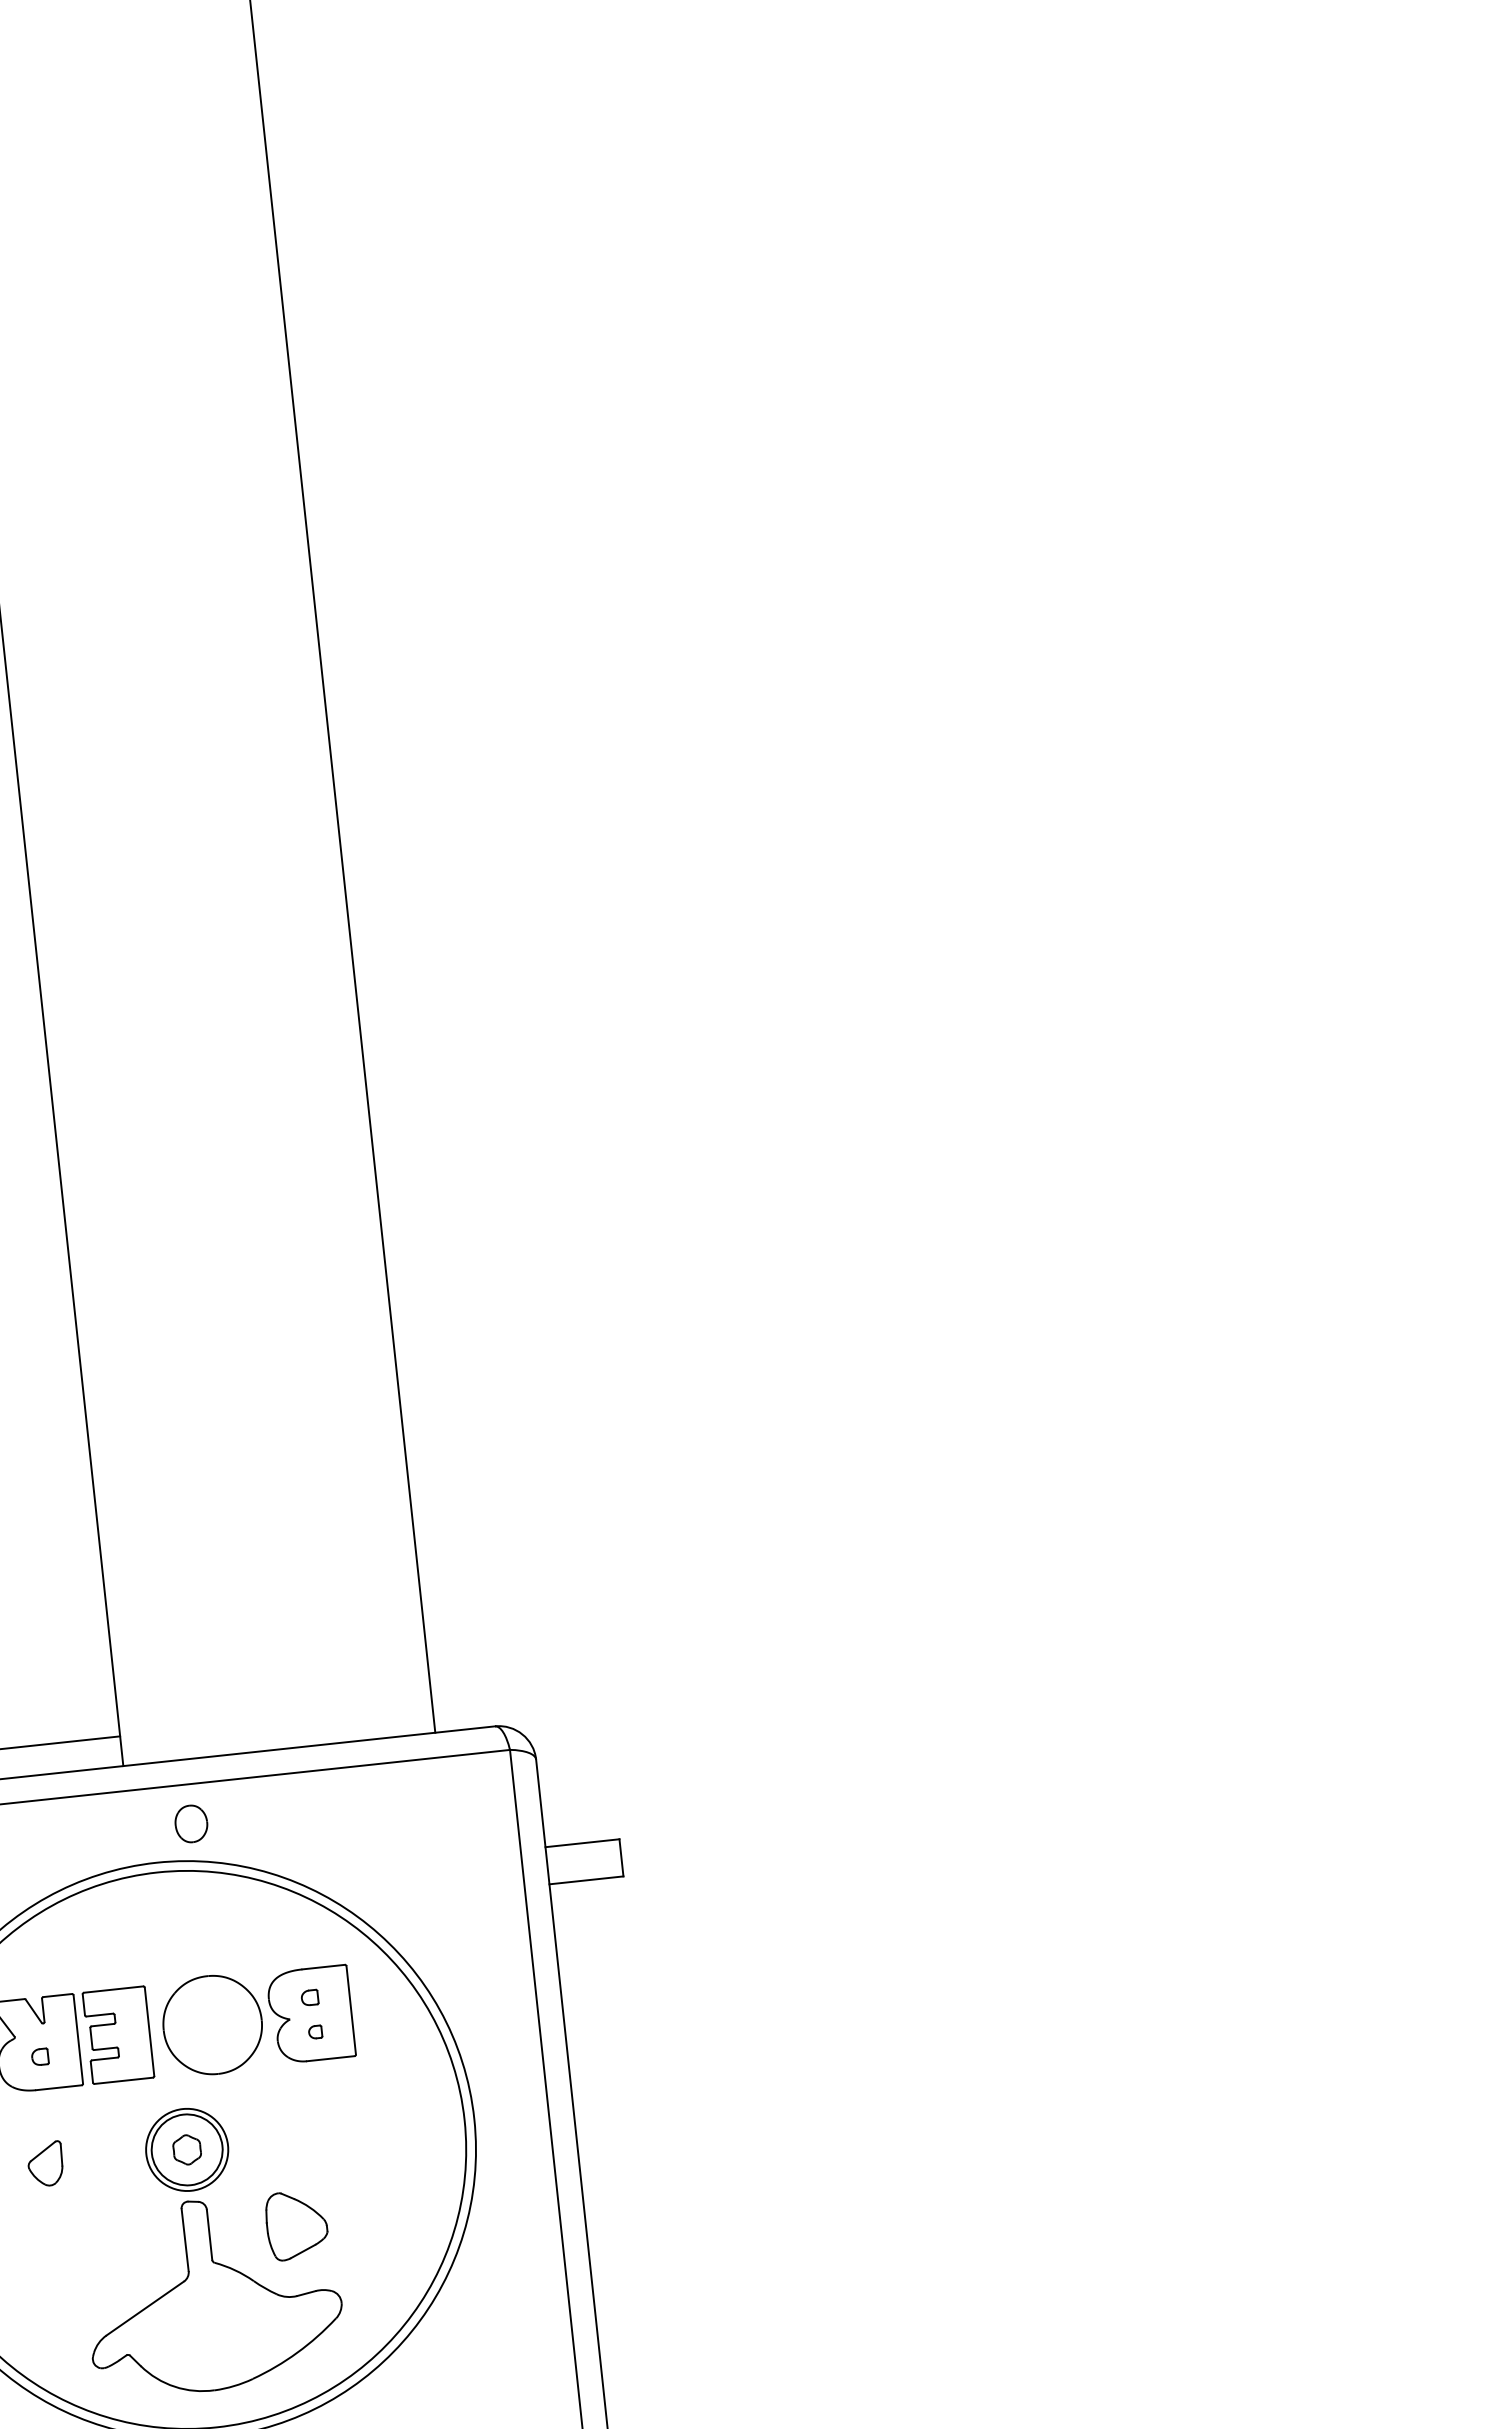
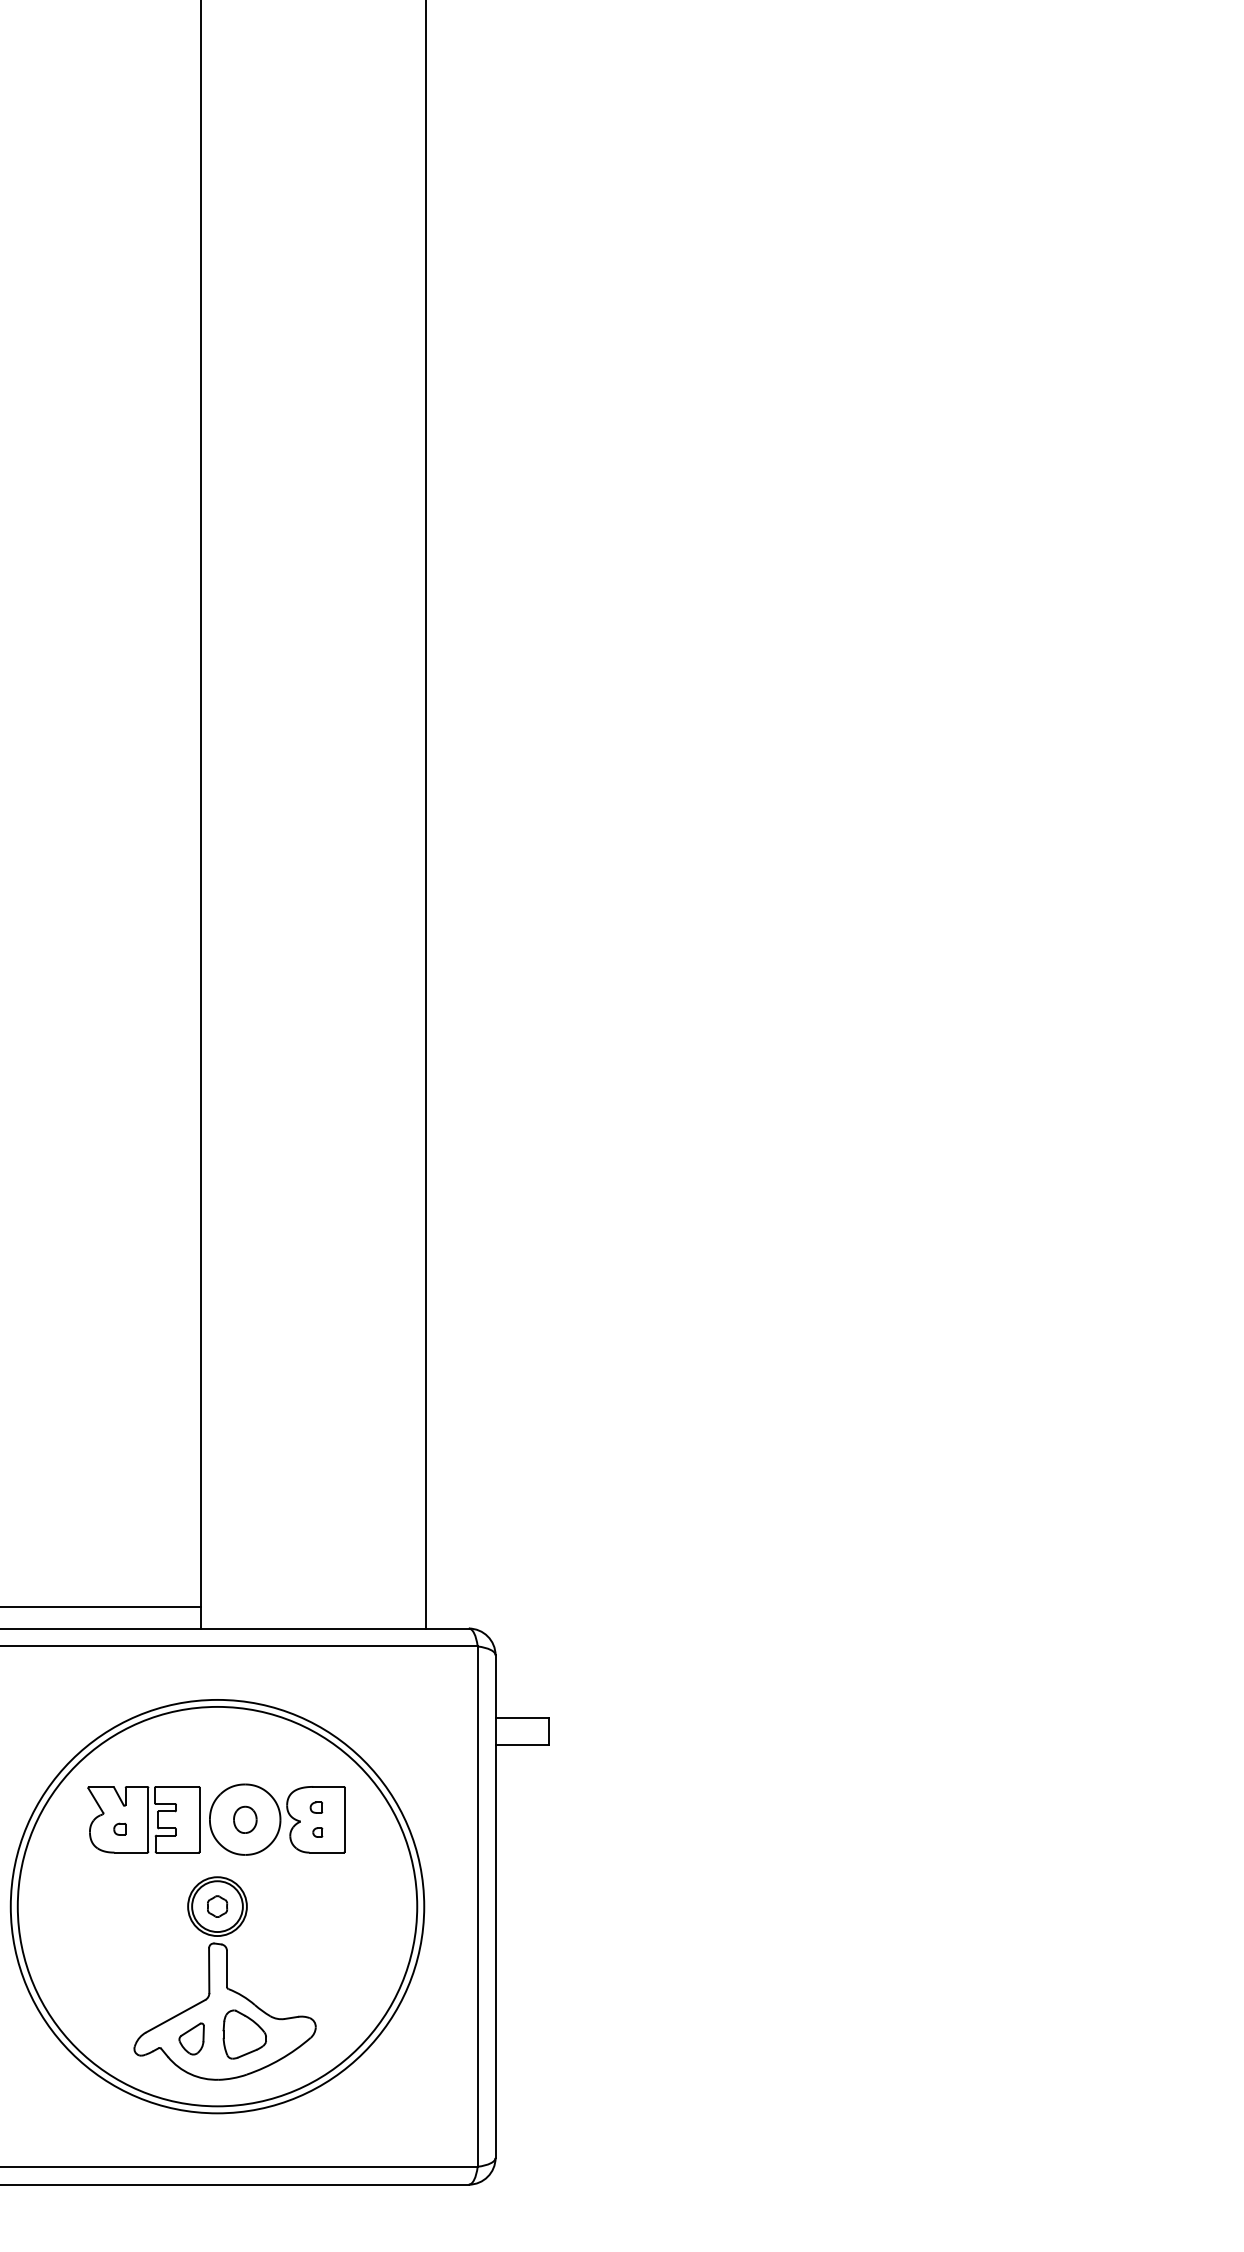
part: (191, 1823) -> (245, 1819), moved
part: (45, 2163) -> (191, 2038), moved
part: (296, 2225) -> (244, 2034), moved

